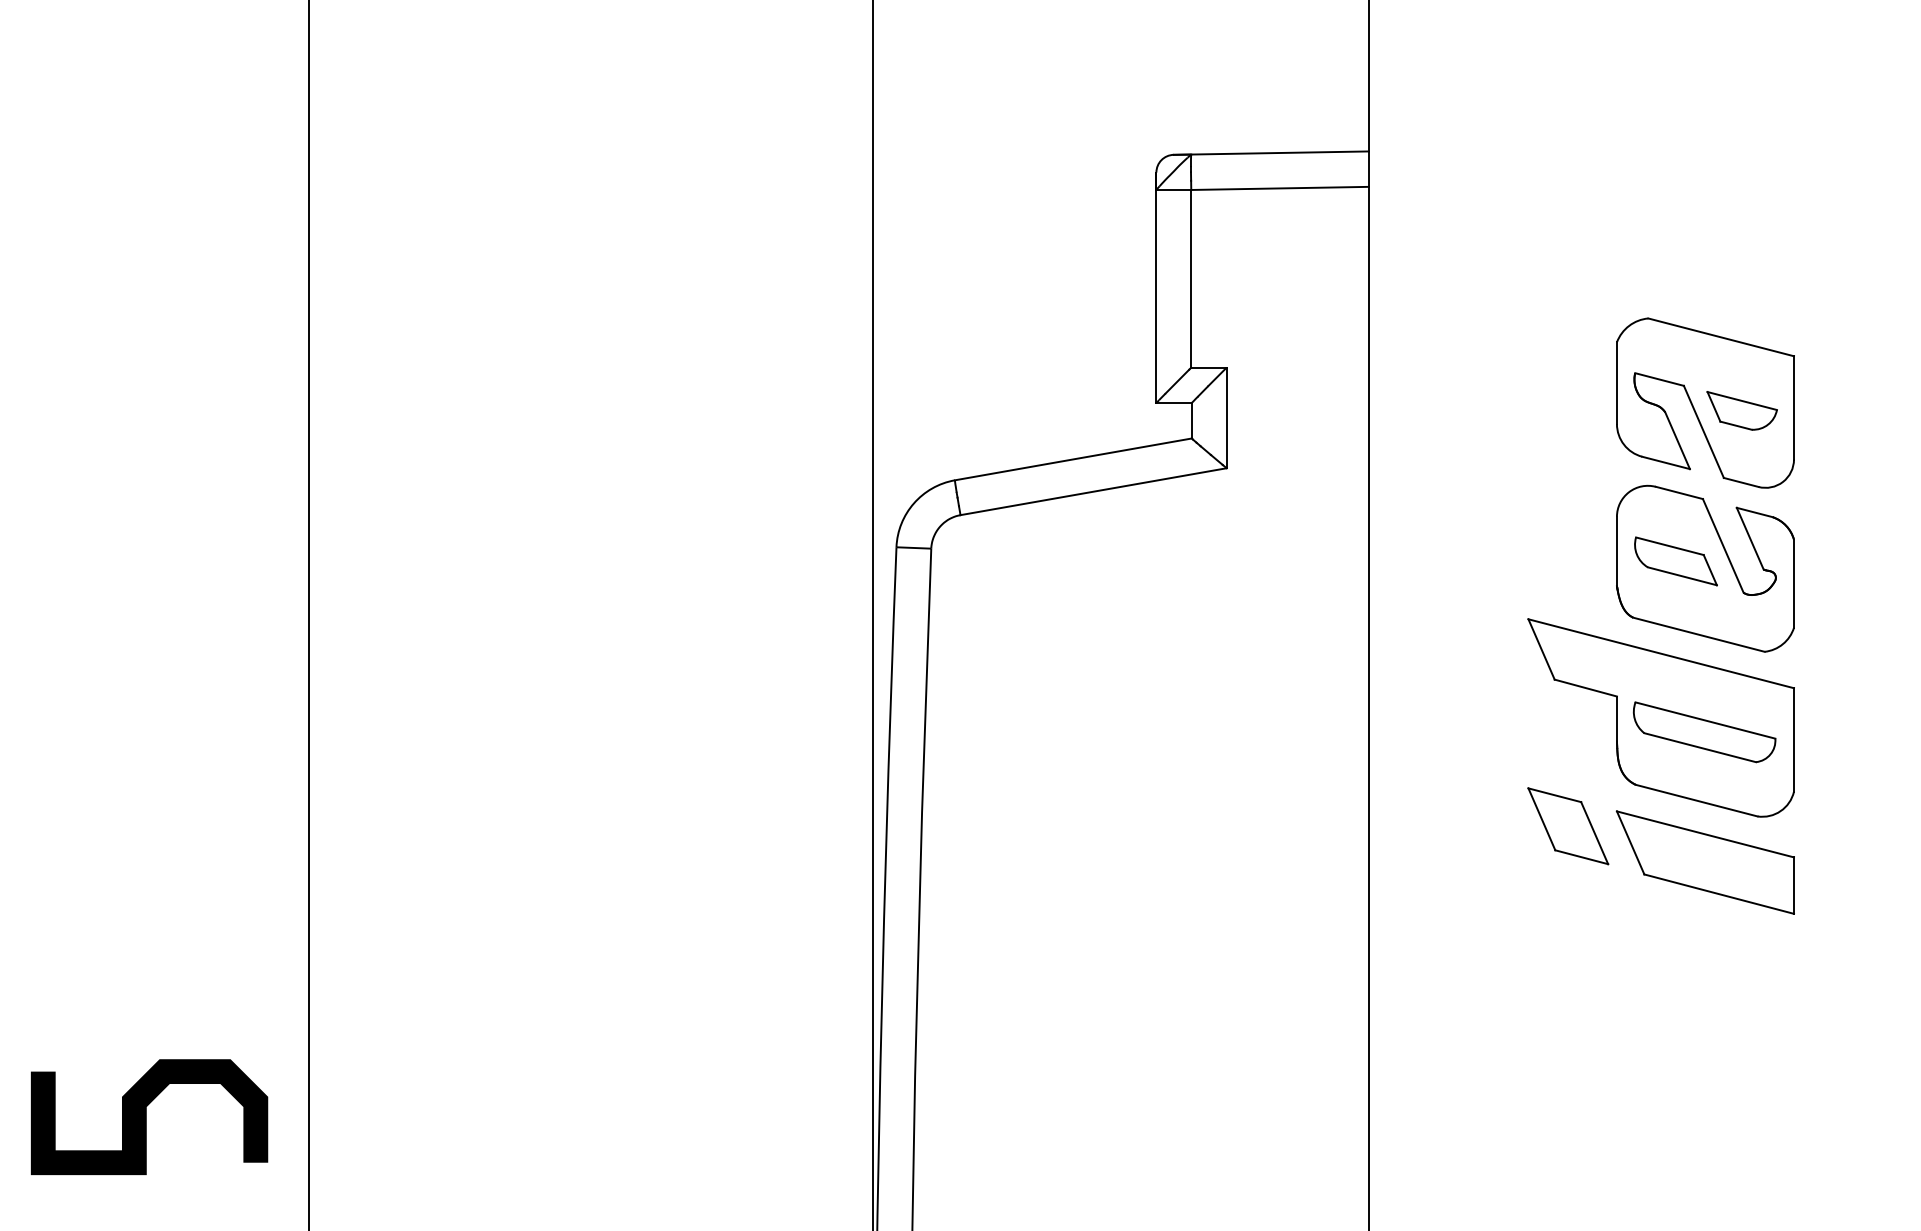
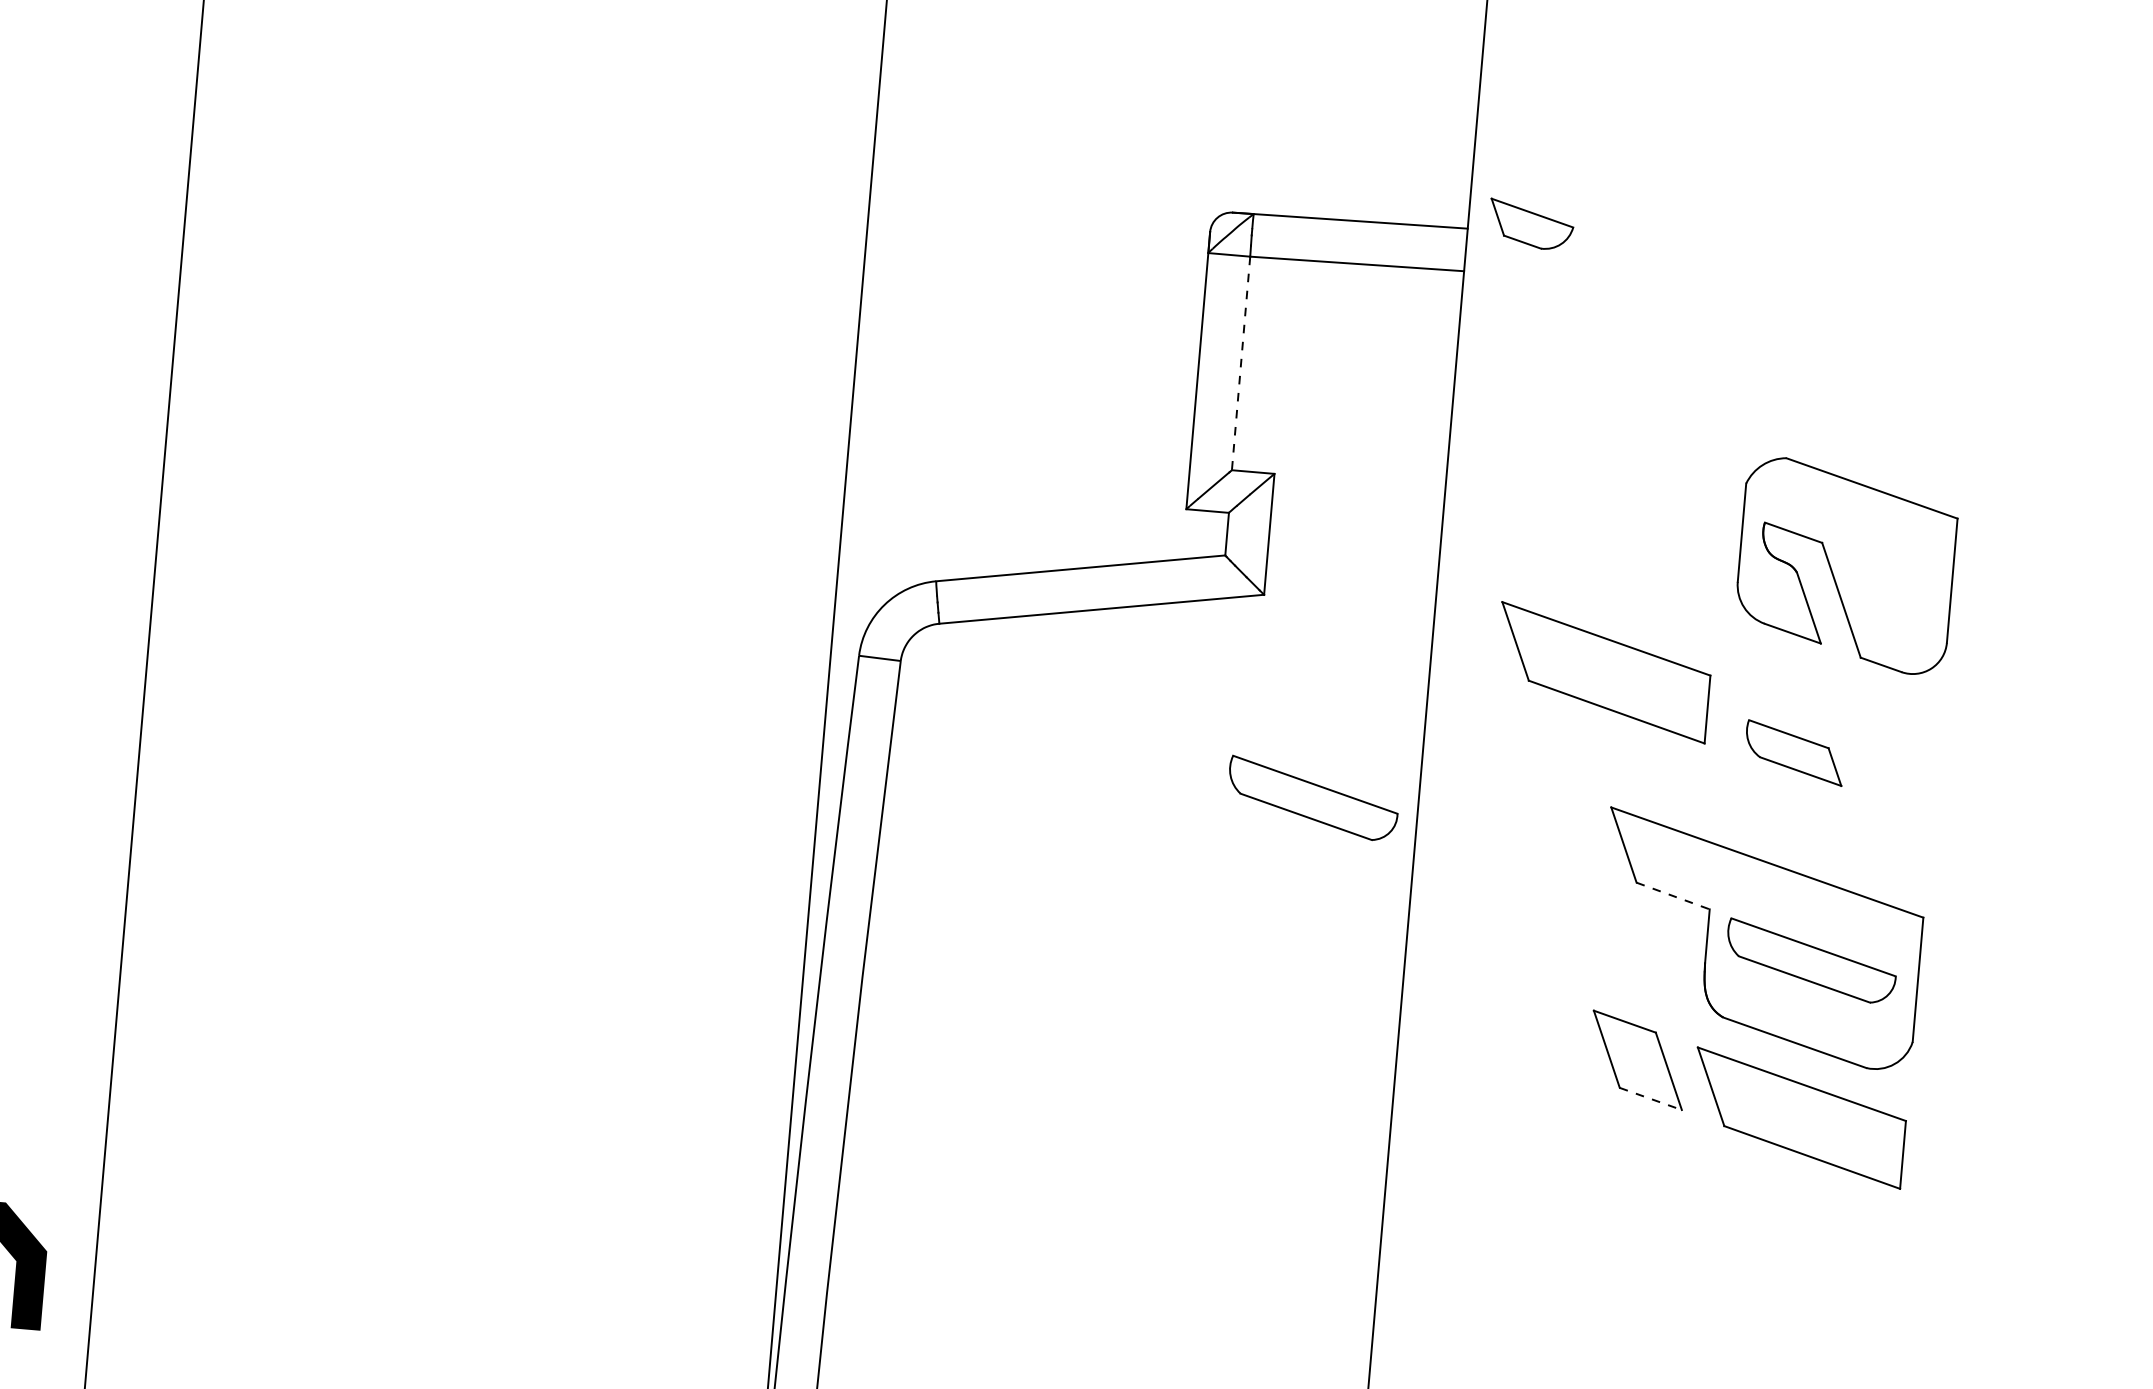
line: (1191, 278) -> (1241, 363), solid -> dashed
part: (1741, 410) -> (1530, 224), moved
part: (1511, 508) -> (1602, 672), added
part: (1705, 568) -> (1829, 764), removed
part: (1281, 633) -> (1312, 799), added
line: (1586, 688) -> (1673, 896), solid -> dashed
line: (1582, 857) -> (1651, 1099), solid -> dashed

